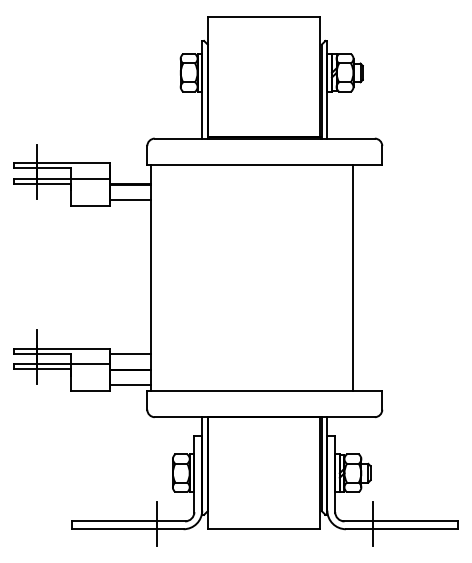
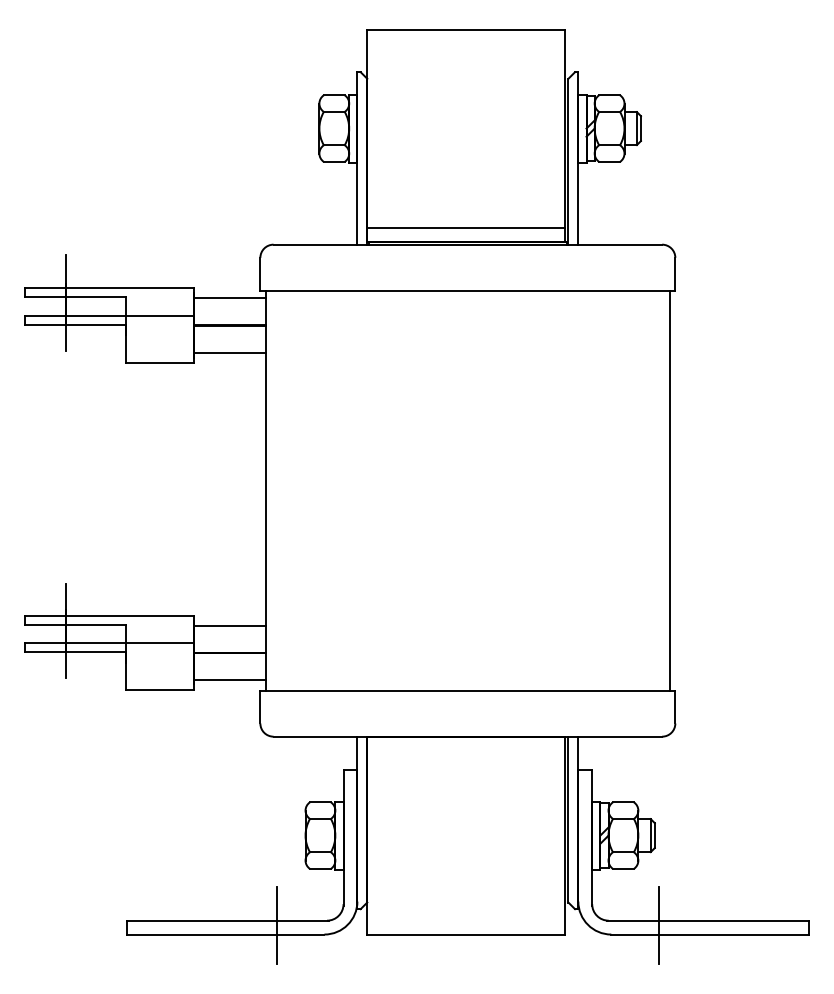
line: (263, 128) -> (465, 226), added
line: (129, 168) -> (228, 297), added
line: (353, 277) -> (670, 489), moved

